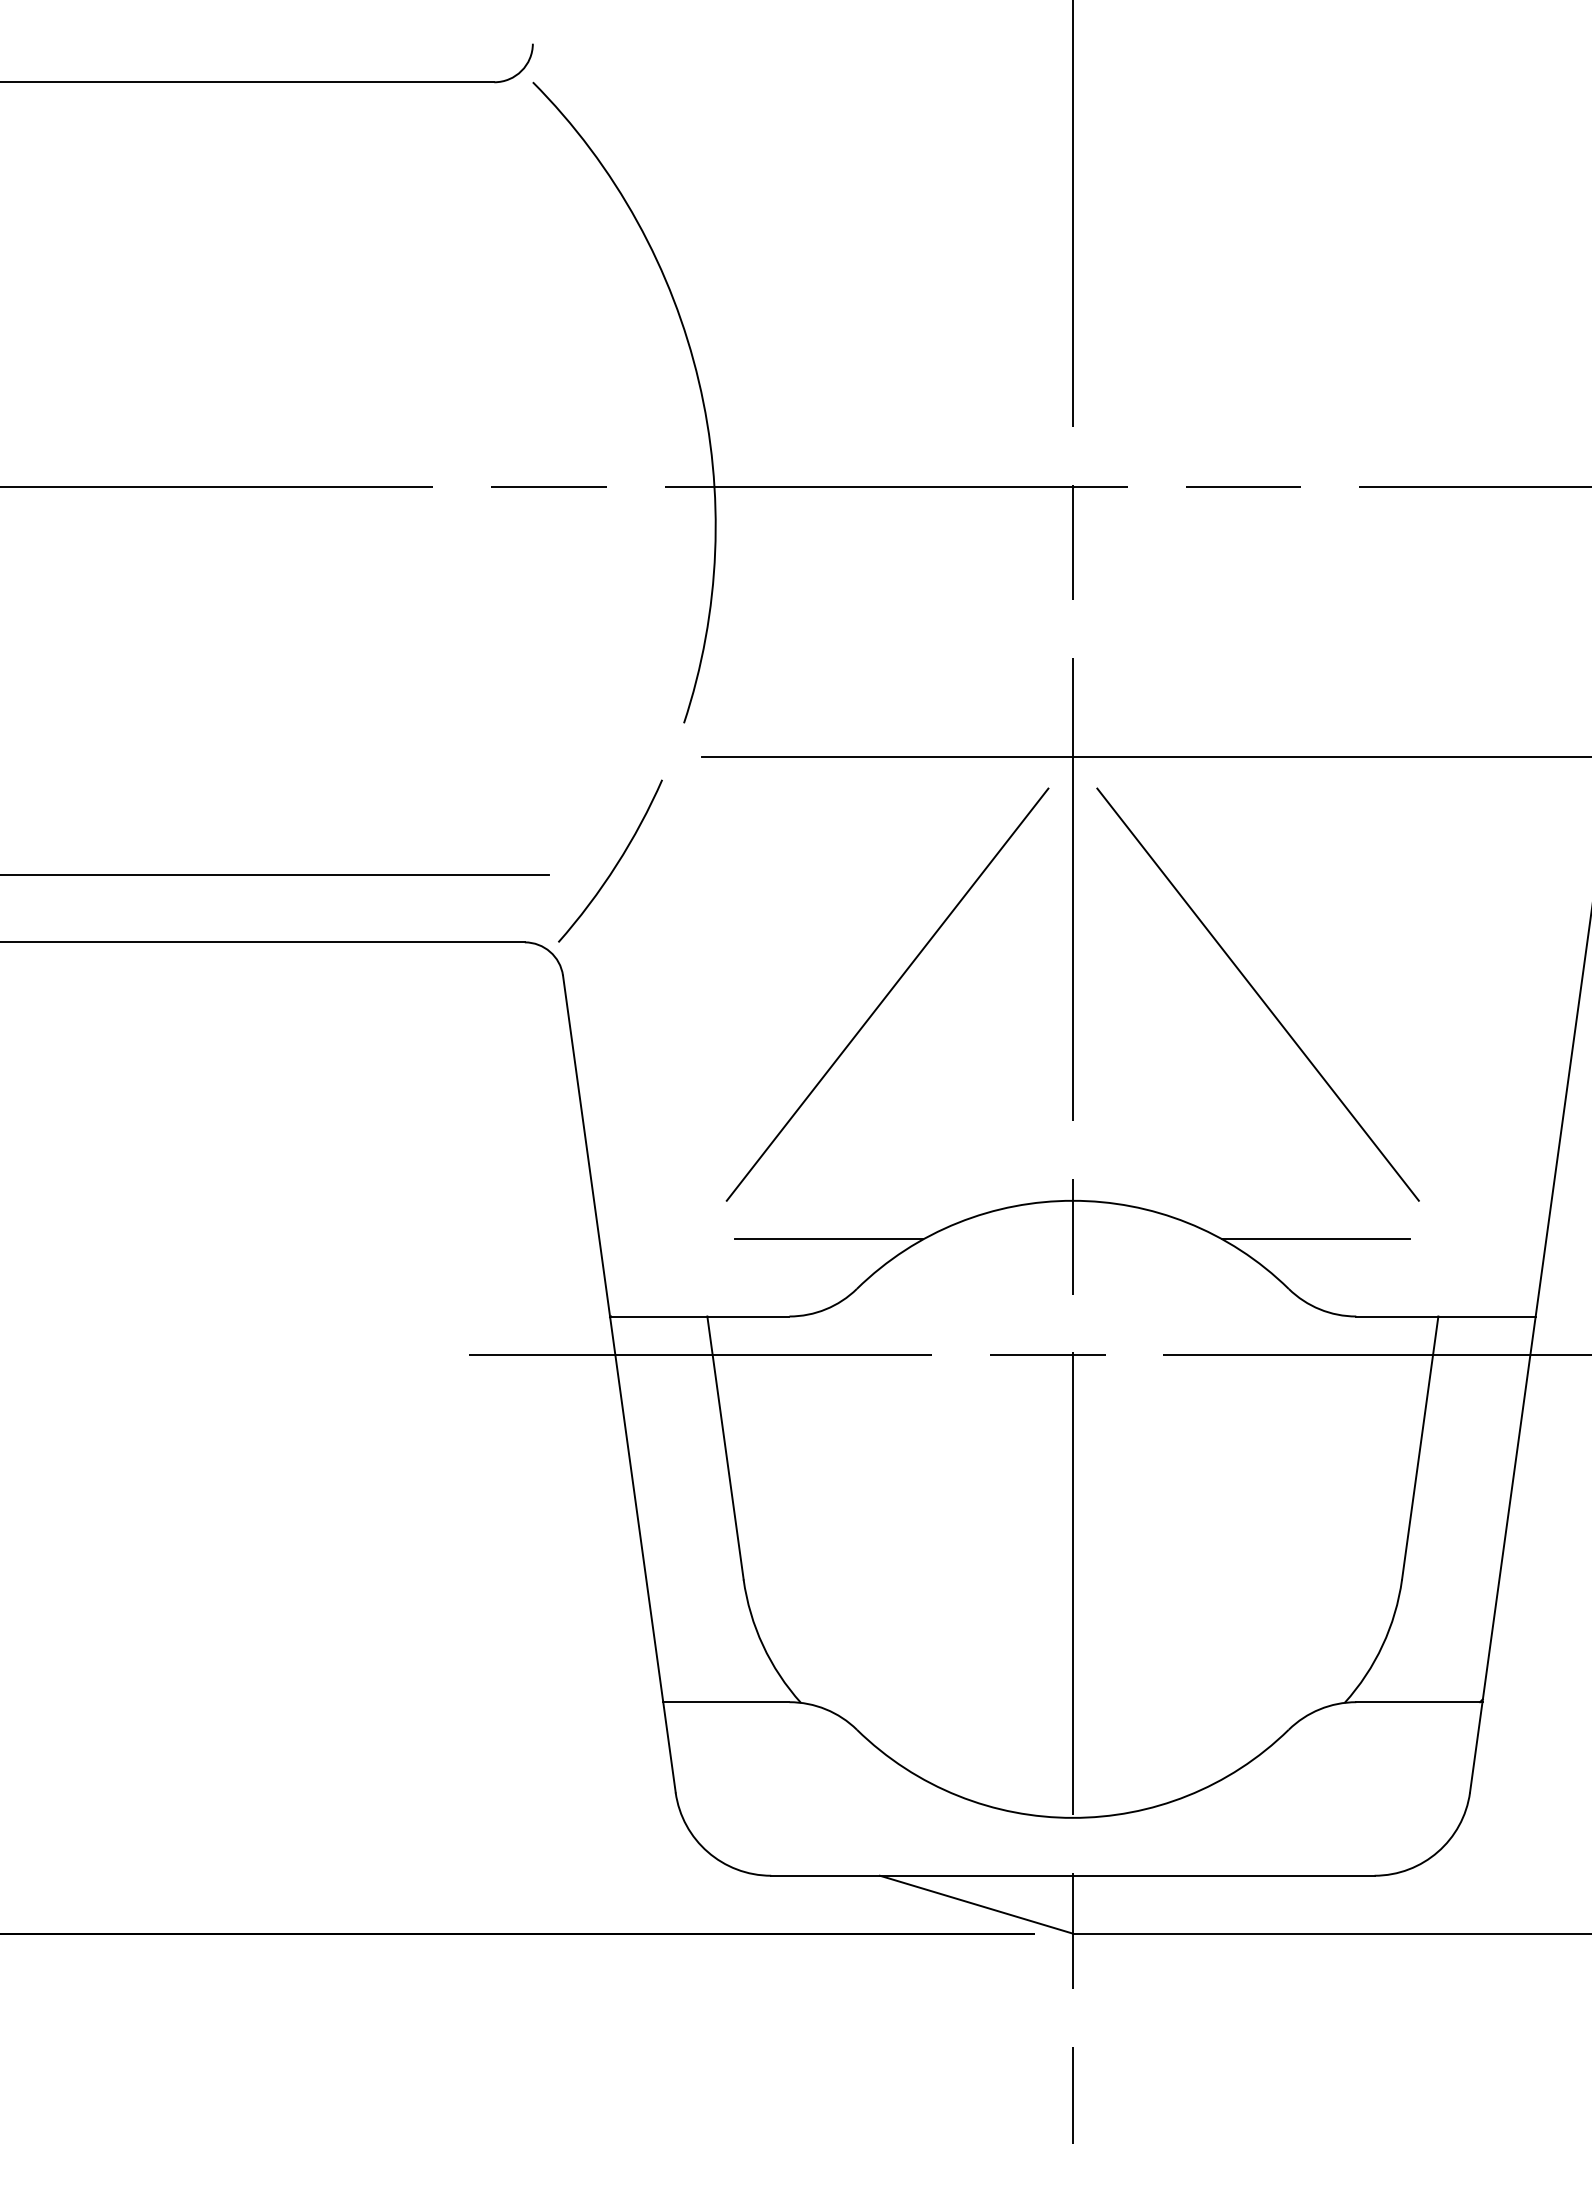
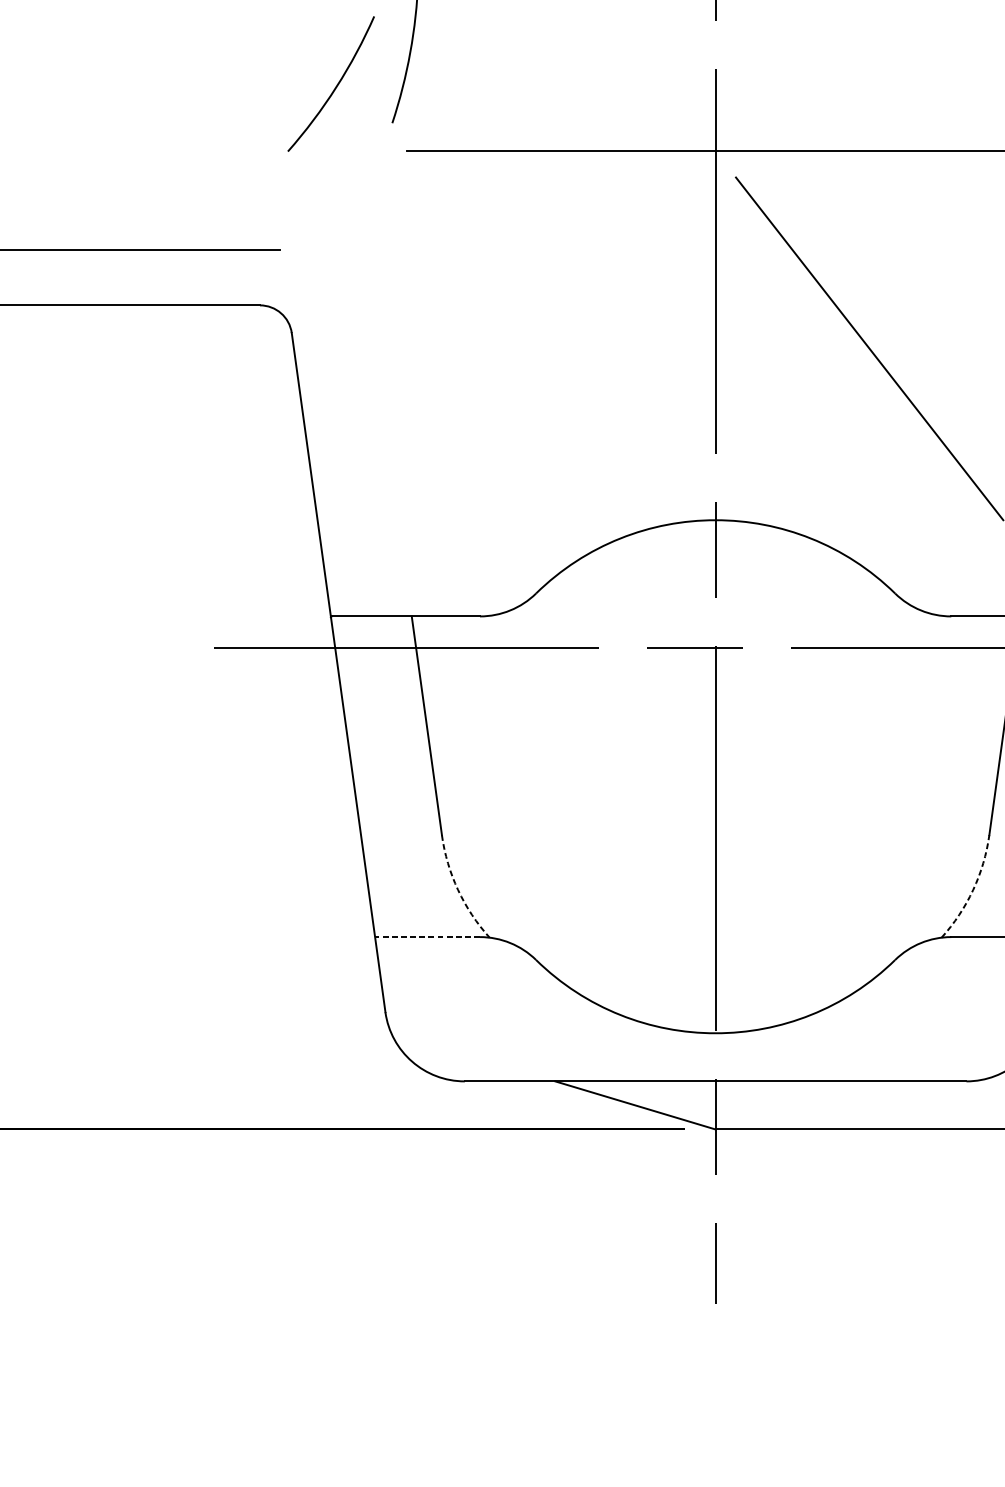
arc: (615, 864) -> (335, 86), moved
line: (887, 994) -> (561, 348), removed
line: (829, 1239) -> (513, 552), removed
line: (1316, 1239) -> (918, 552), removed
arc: (763, 1645) -> (458, 889), solid -> dashed
arc: (1382, 1645) -> (973, 889), solid -> dashed
line: (725, 1702) -> (426, 937), solid -> dashed

